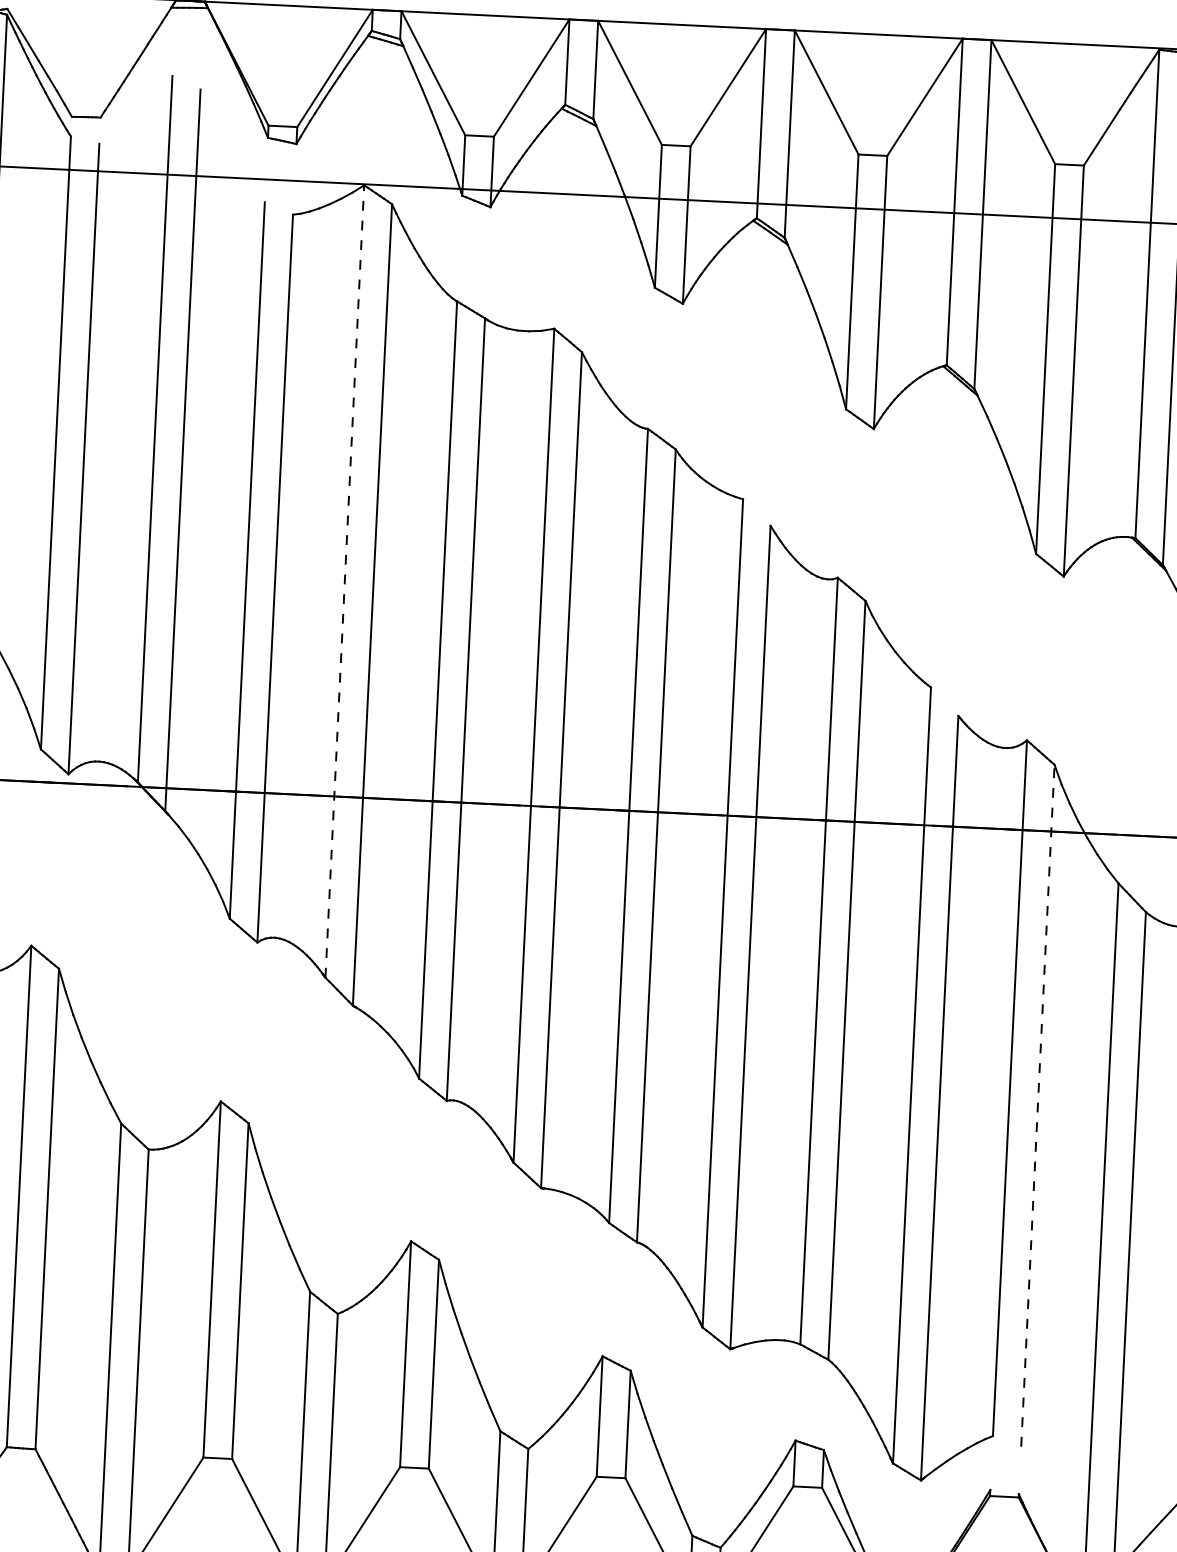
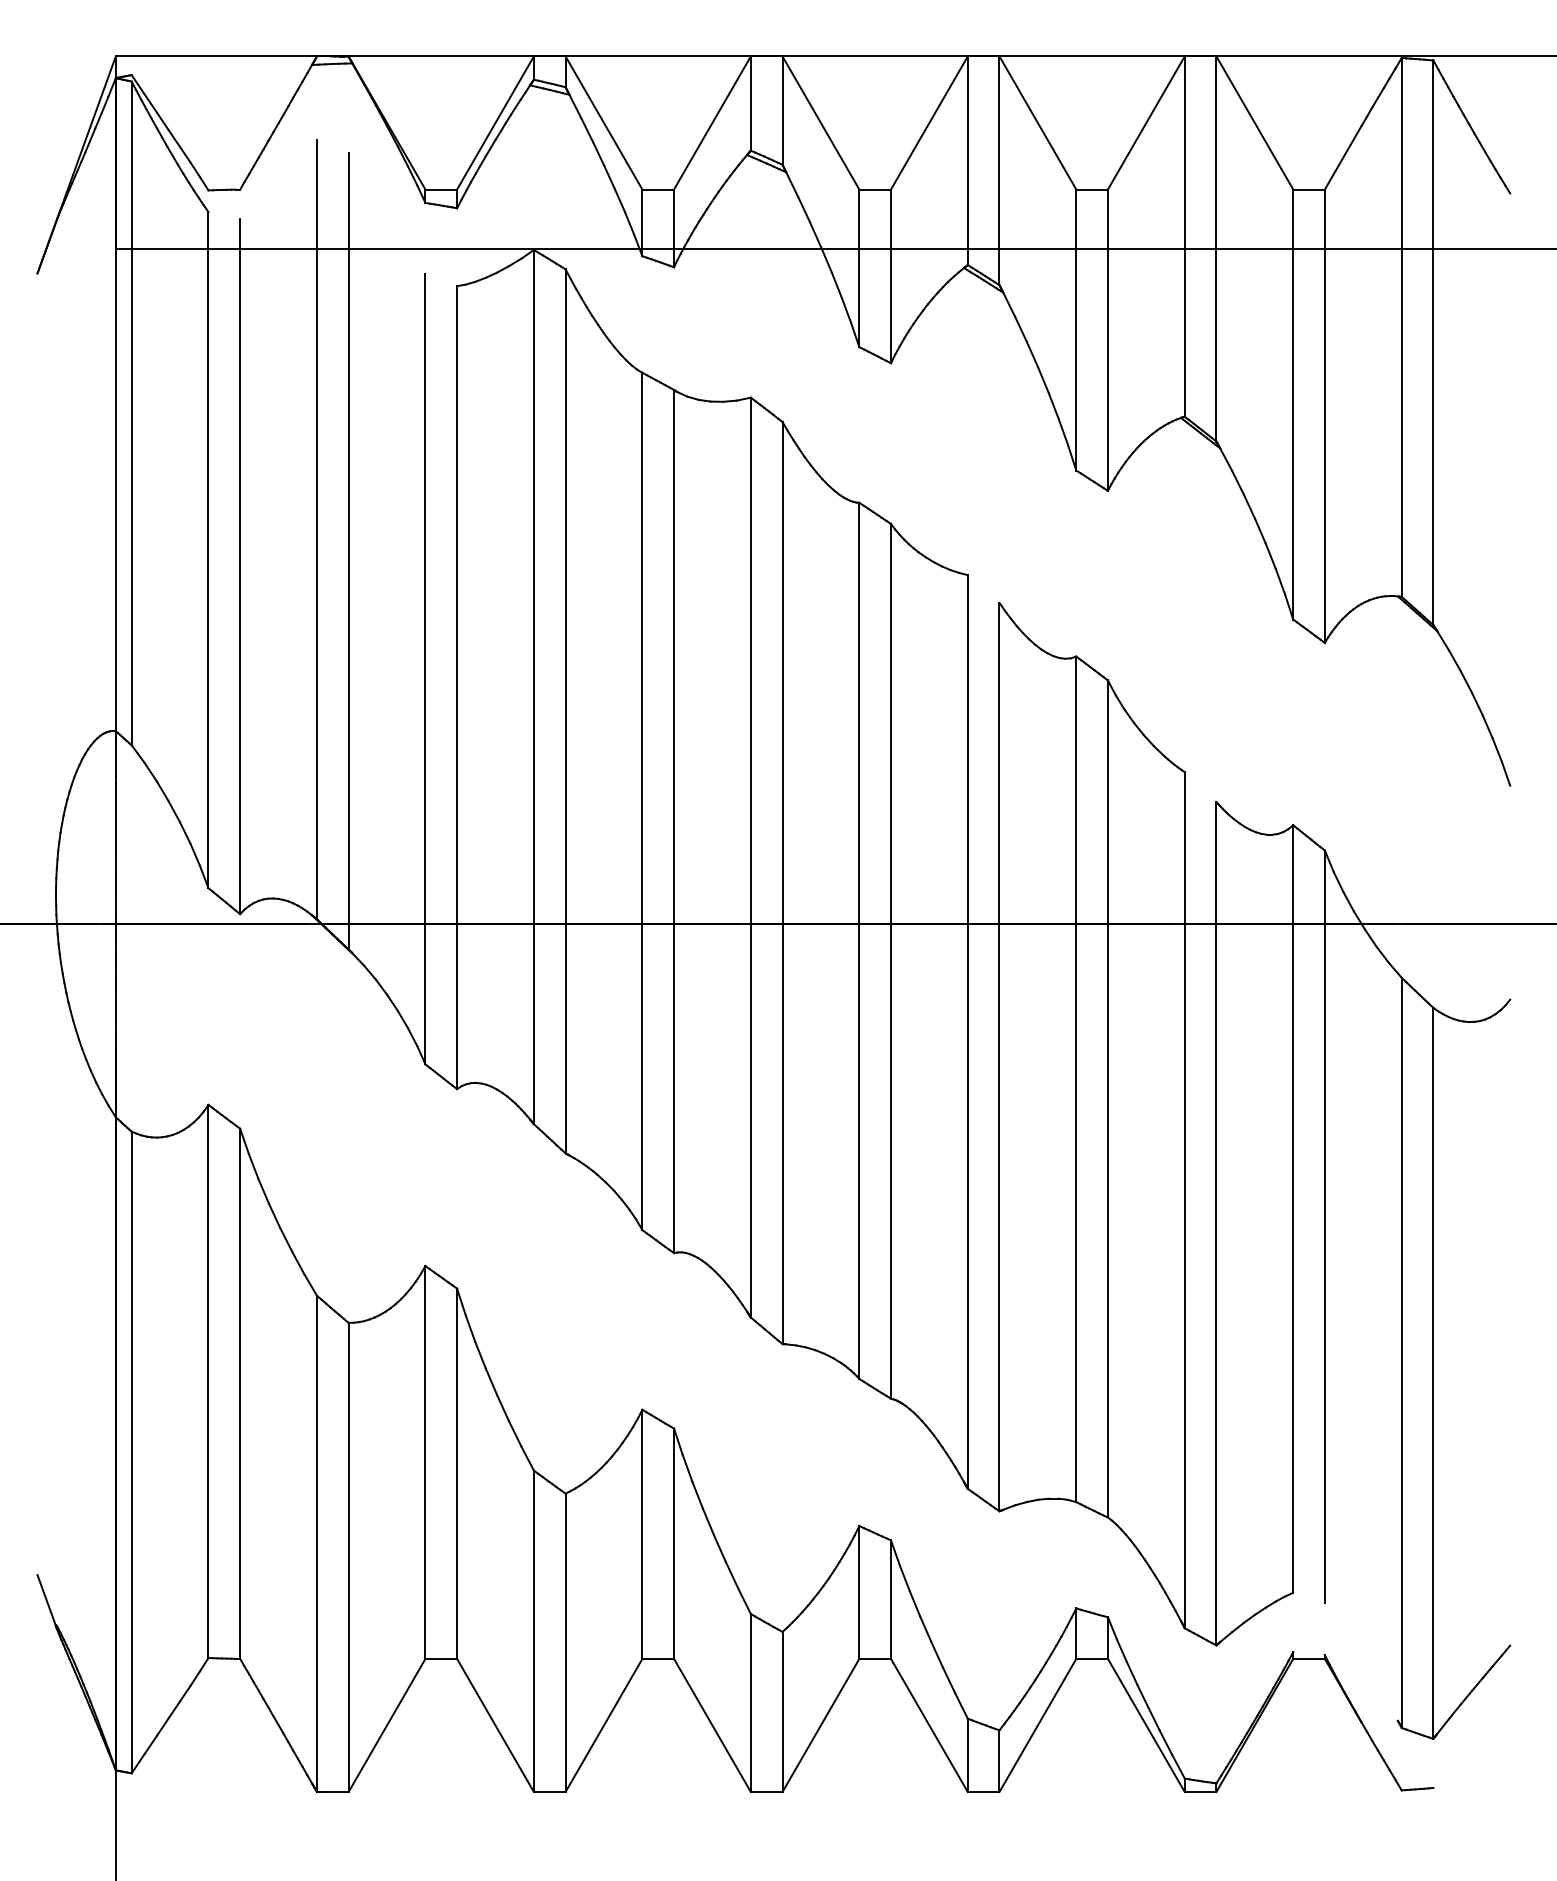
line: (344, 580) -> (533, 686), dashed -> solid
line: (1037, 1105) -> (1324, 1226), dashed -> solid

